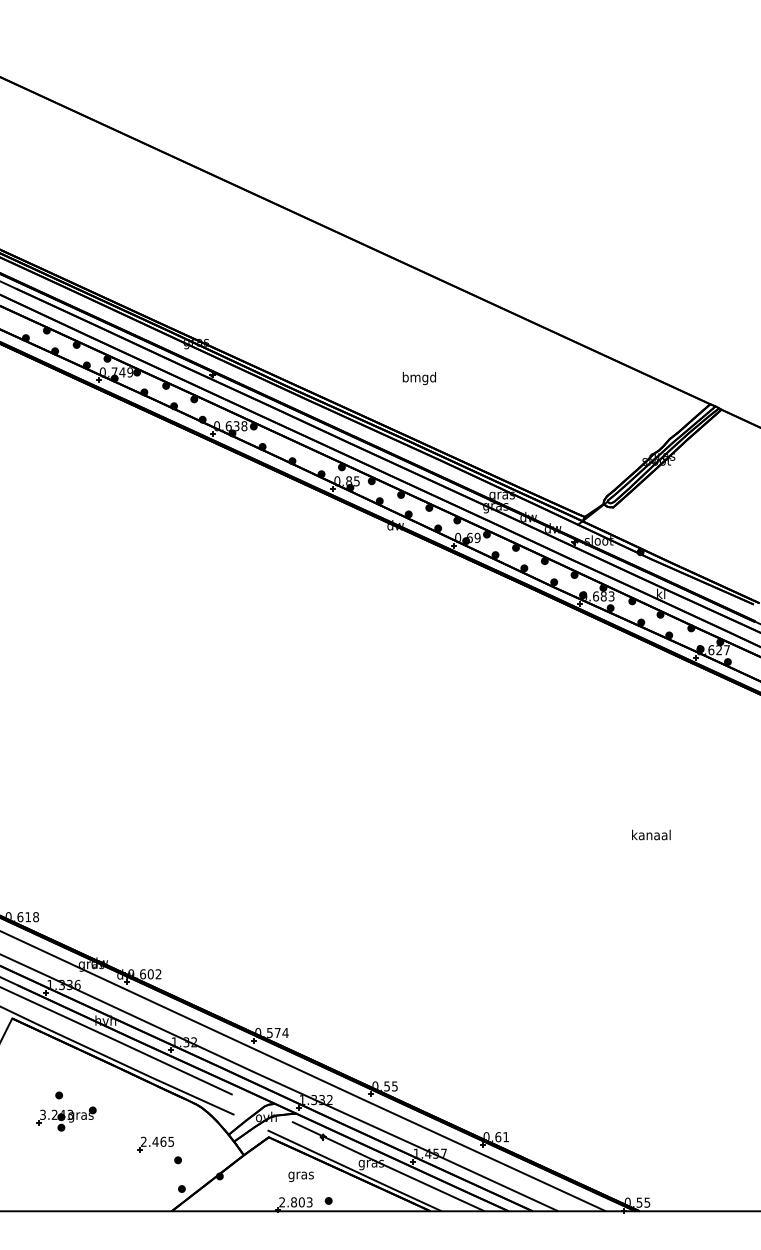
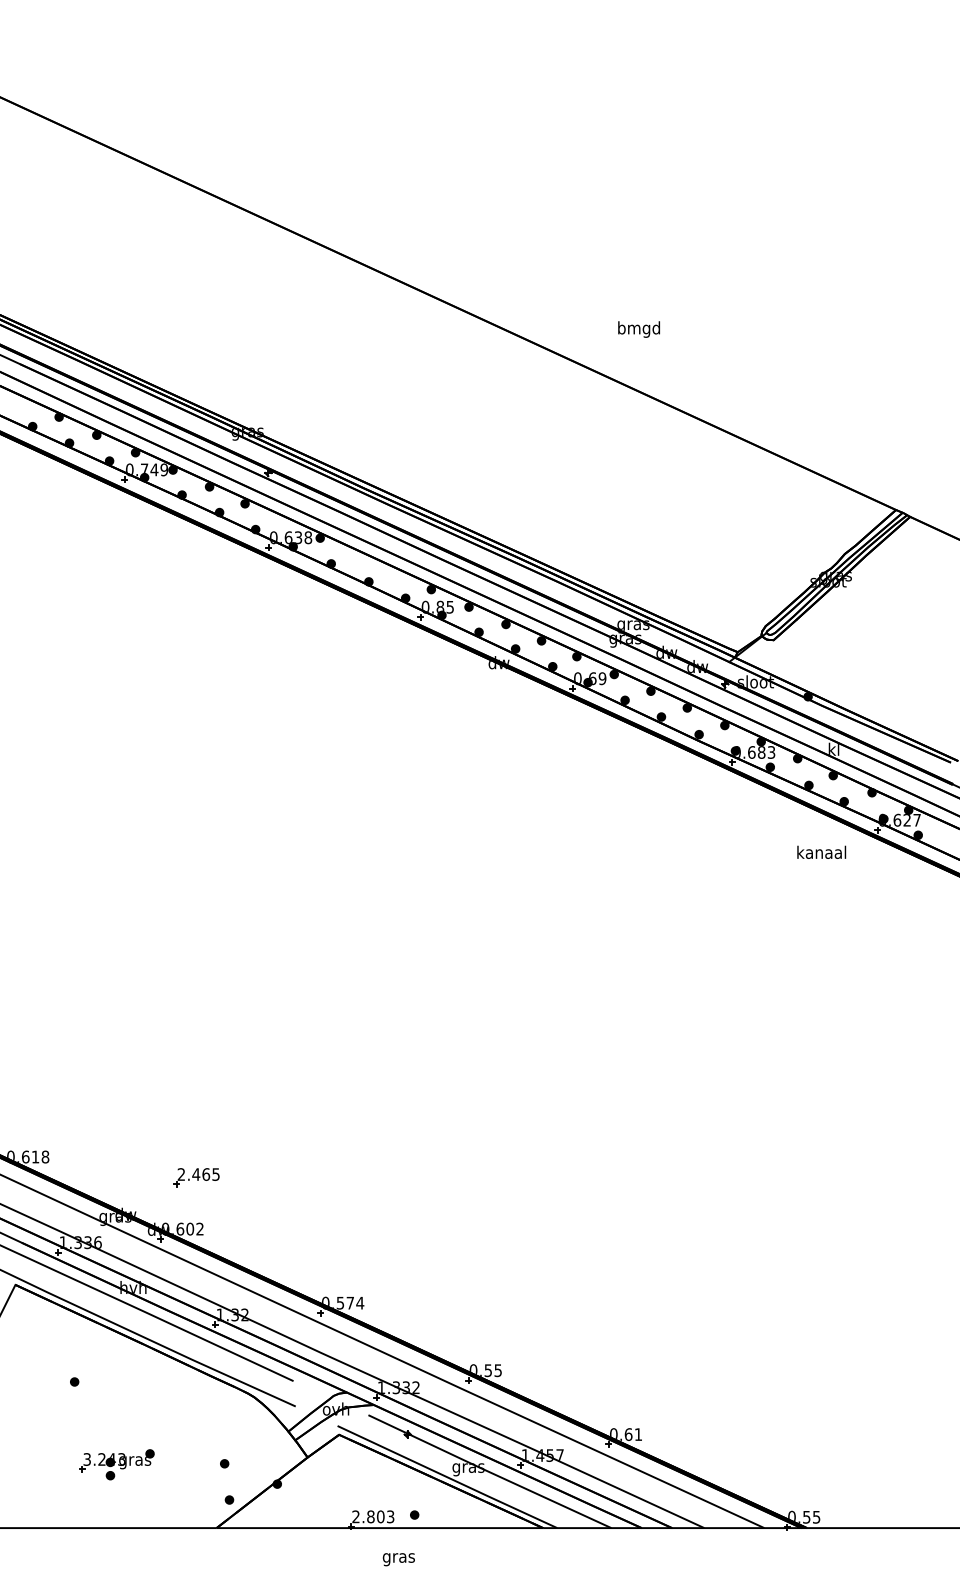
text: (418, 378) -> (638, 329), moved
text: (651, 834) -> (821, 851), moved
part: (66, 1118) -> (116, 1464), moved
part: (155, 1144) -> (196, 1177), moved
text: (300, 1176) -> (398, 1559), moved

